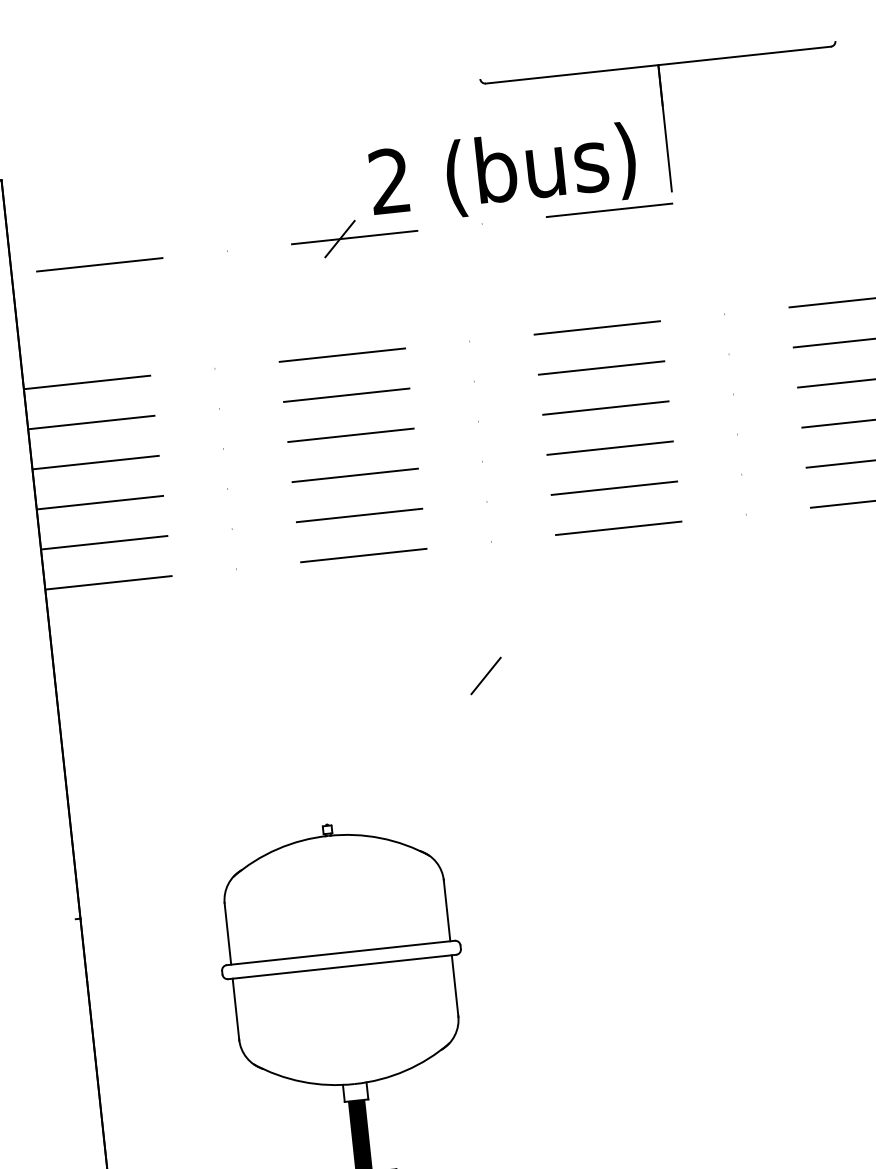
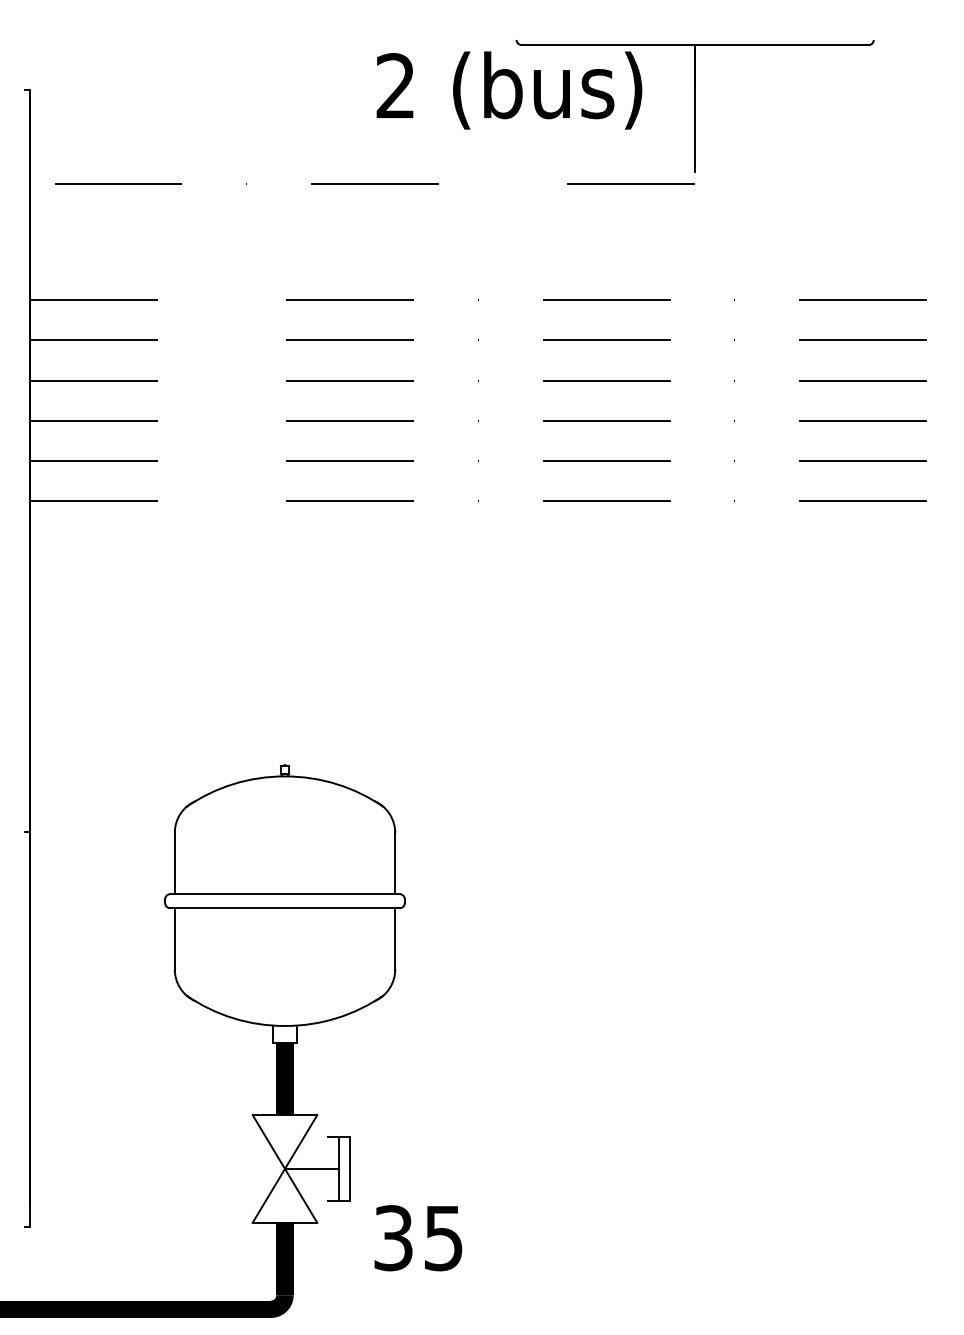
text: (503, 173) -> (509, 90), moved
line: (339, 239) -> (359, 184), removed
line: (485, 676) -> (458, 634), removed

